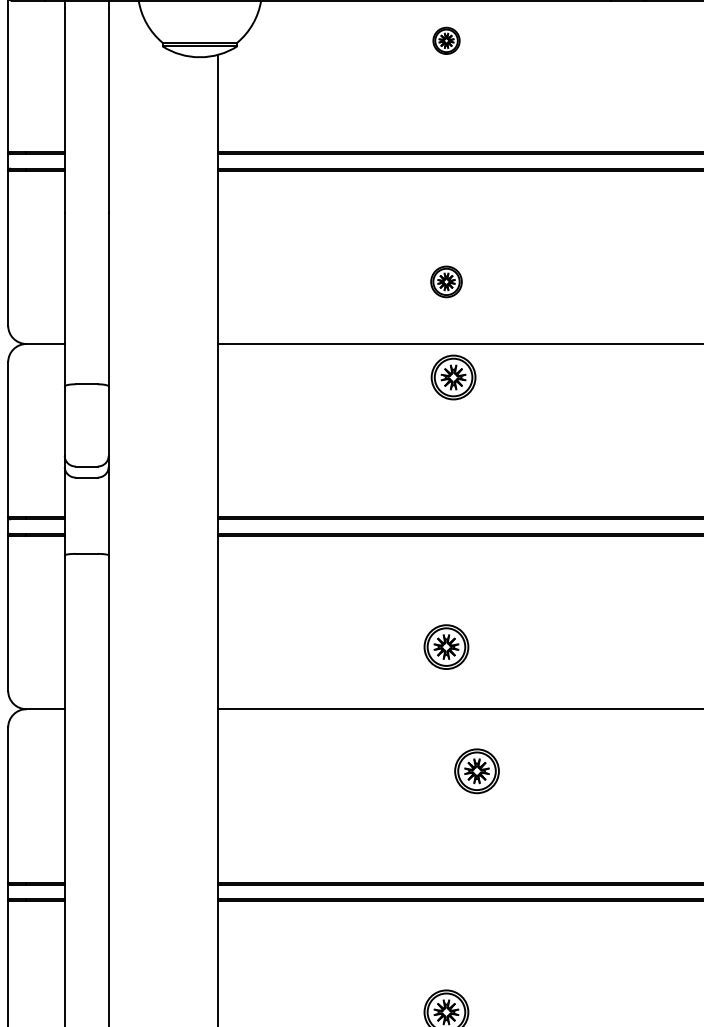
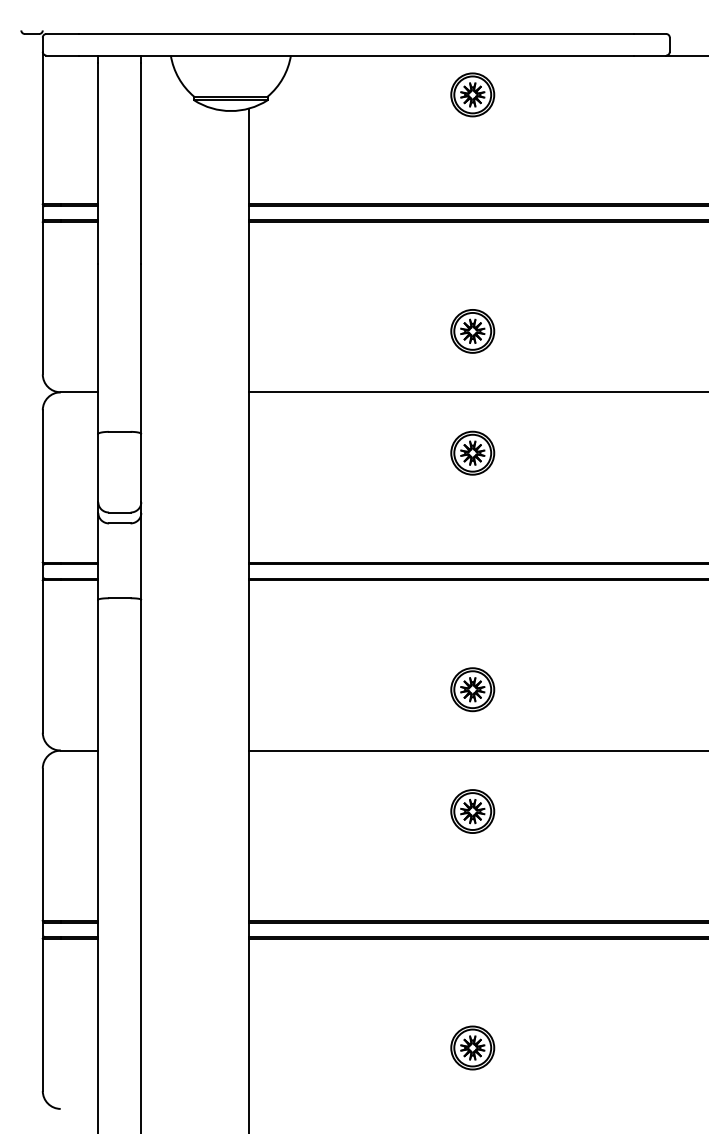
part: (446, 40) -> (472, 94), size x1.67
part: (446, 281) -> (472, 331), size x1.43
part: (453, 376) -> (472, 452), moved
part: (476, 771) -> (472, 811), moved

